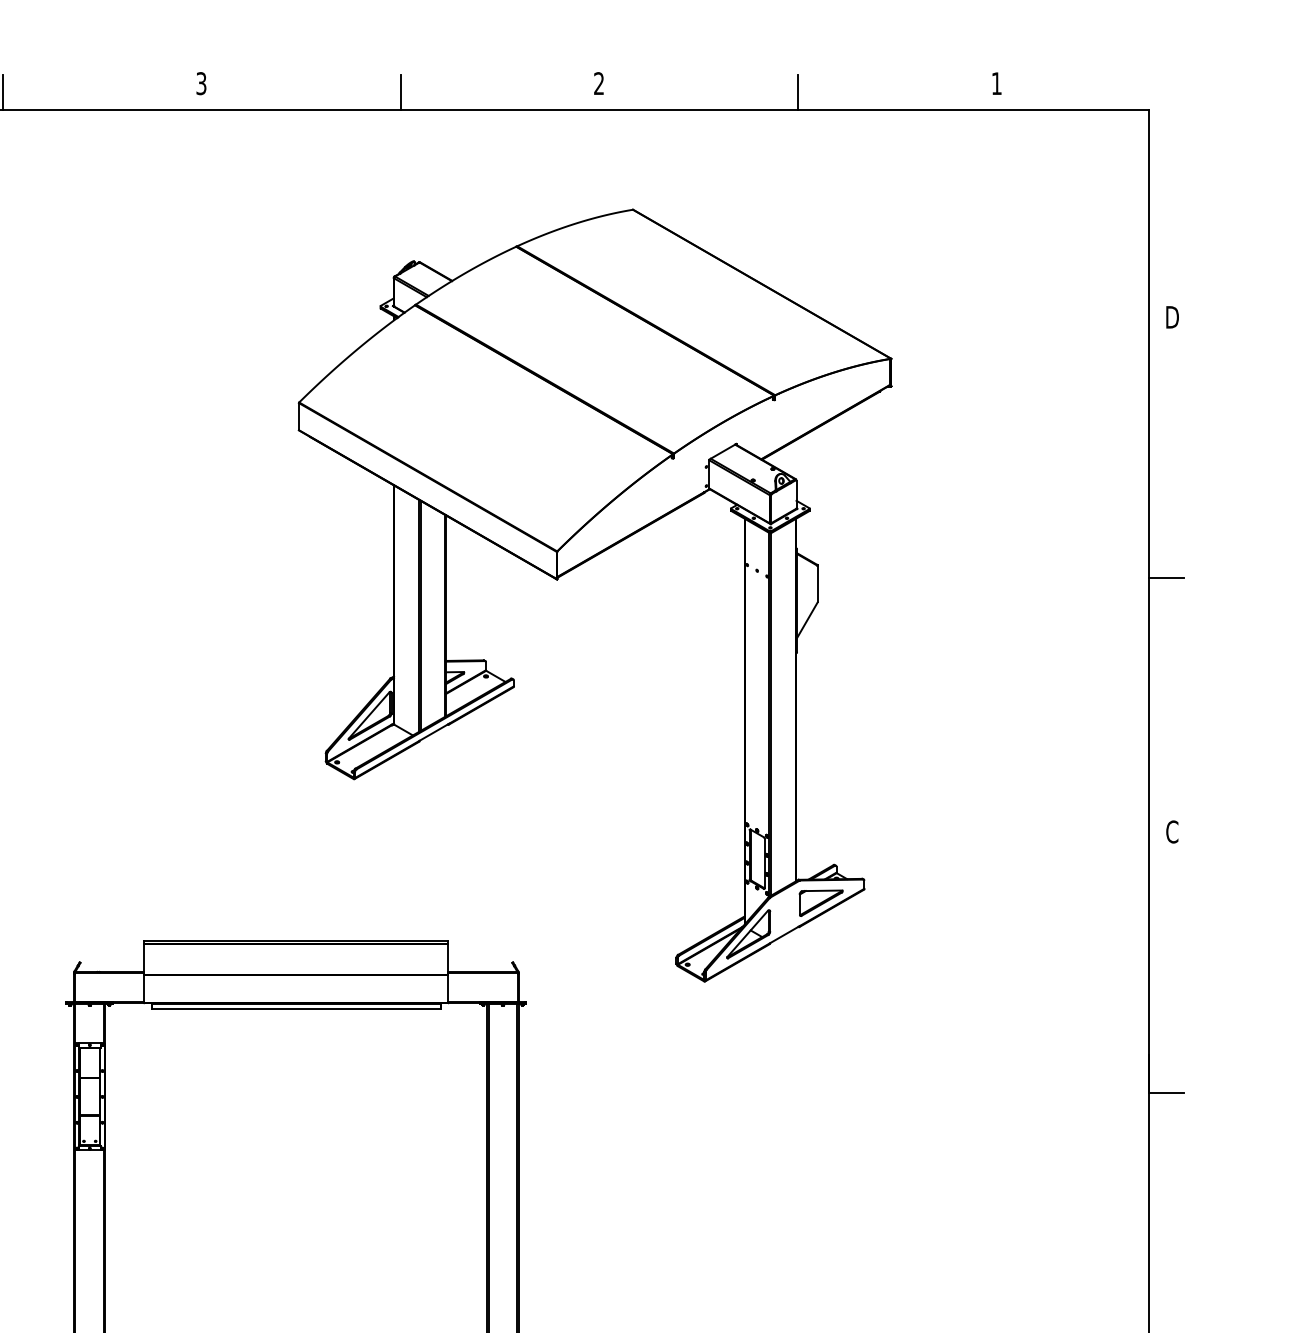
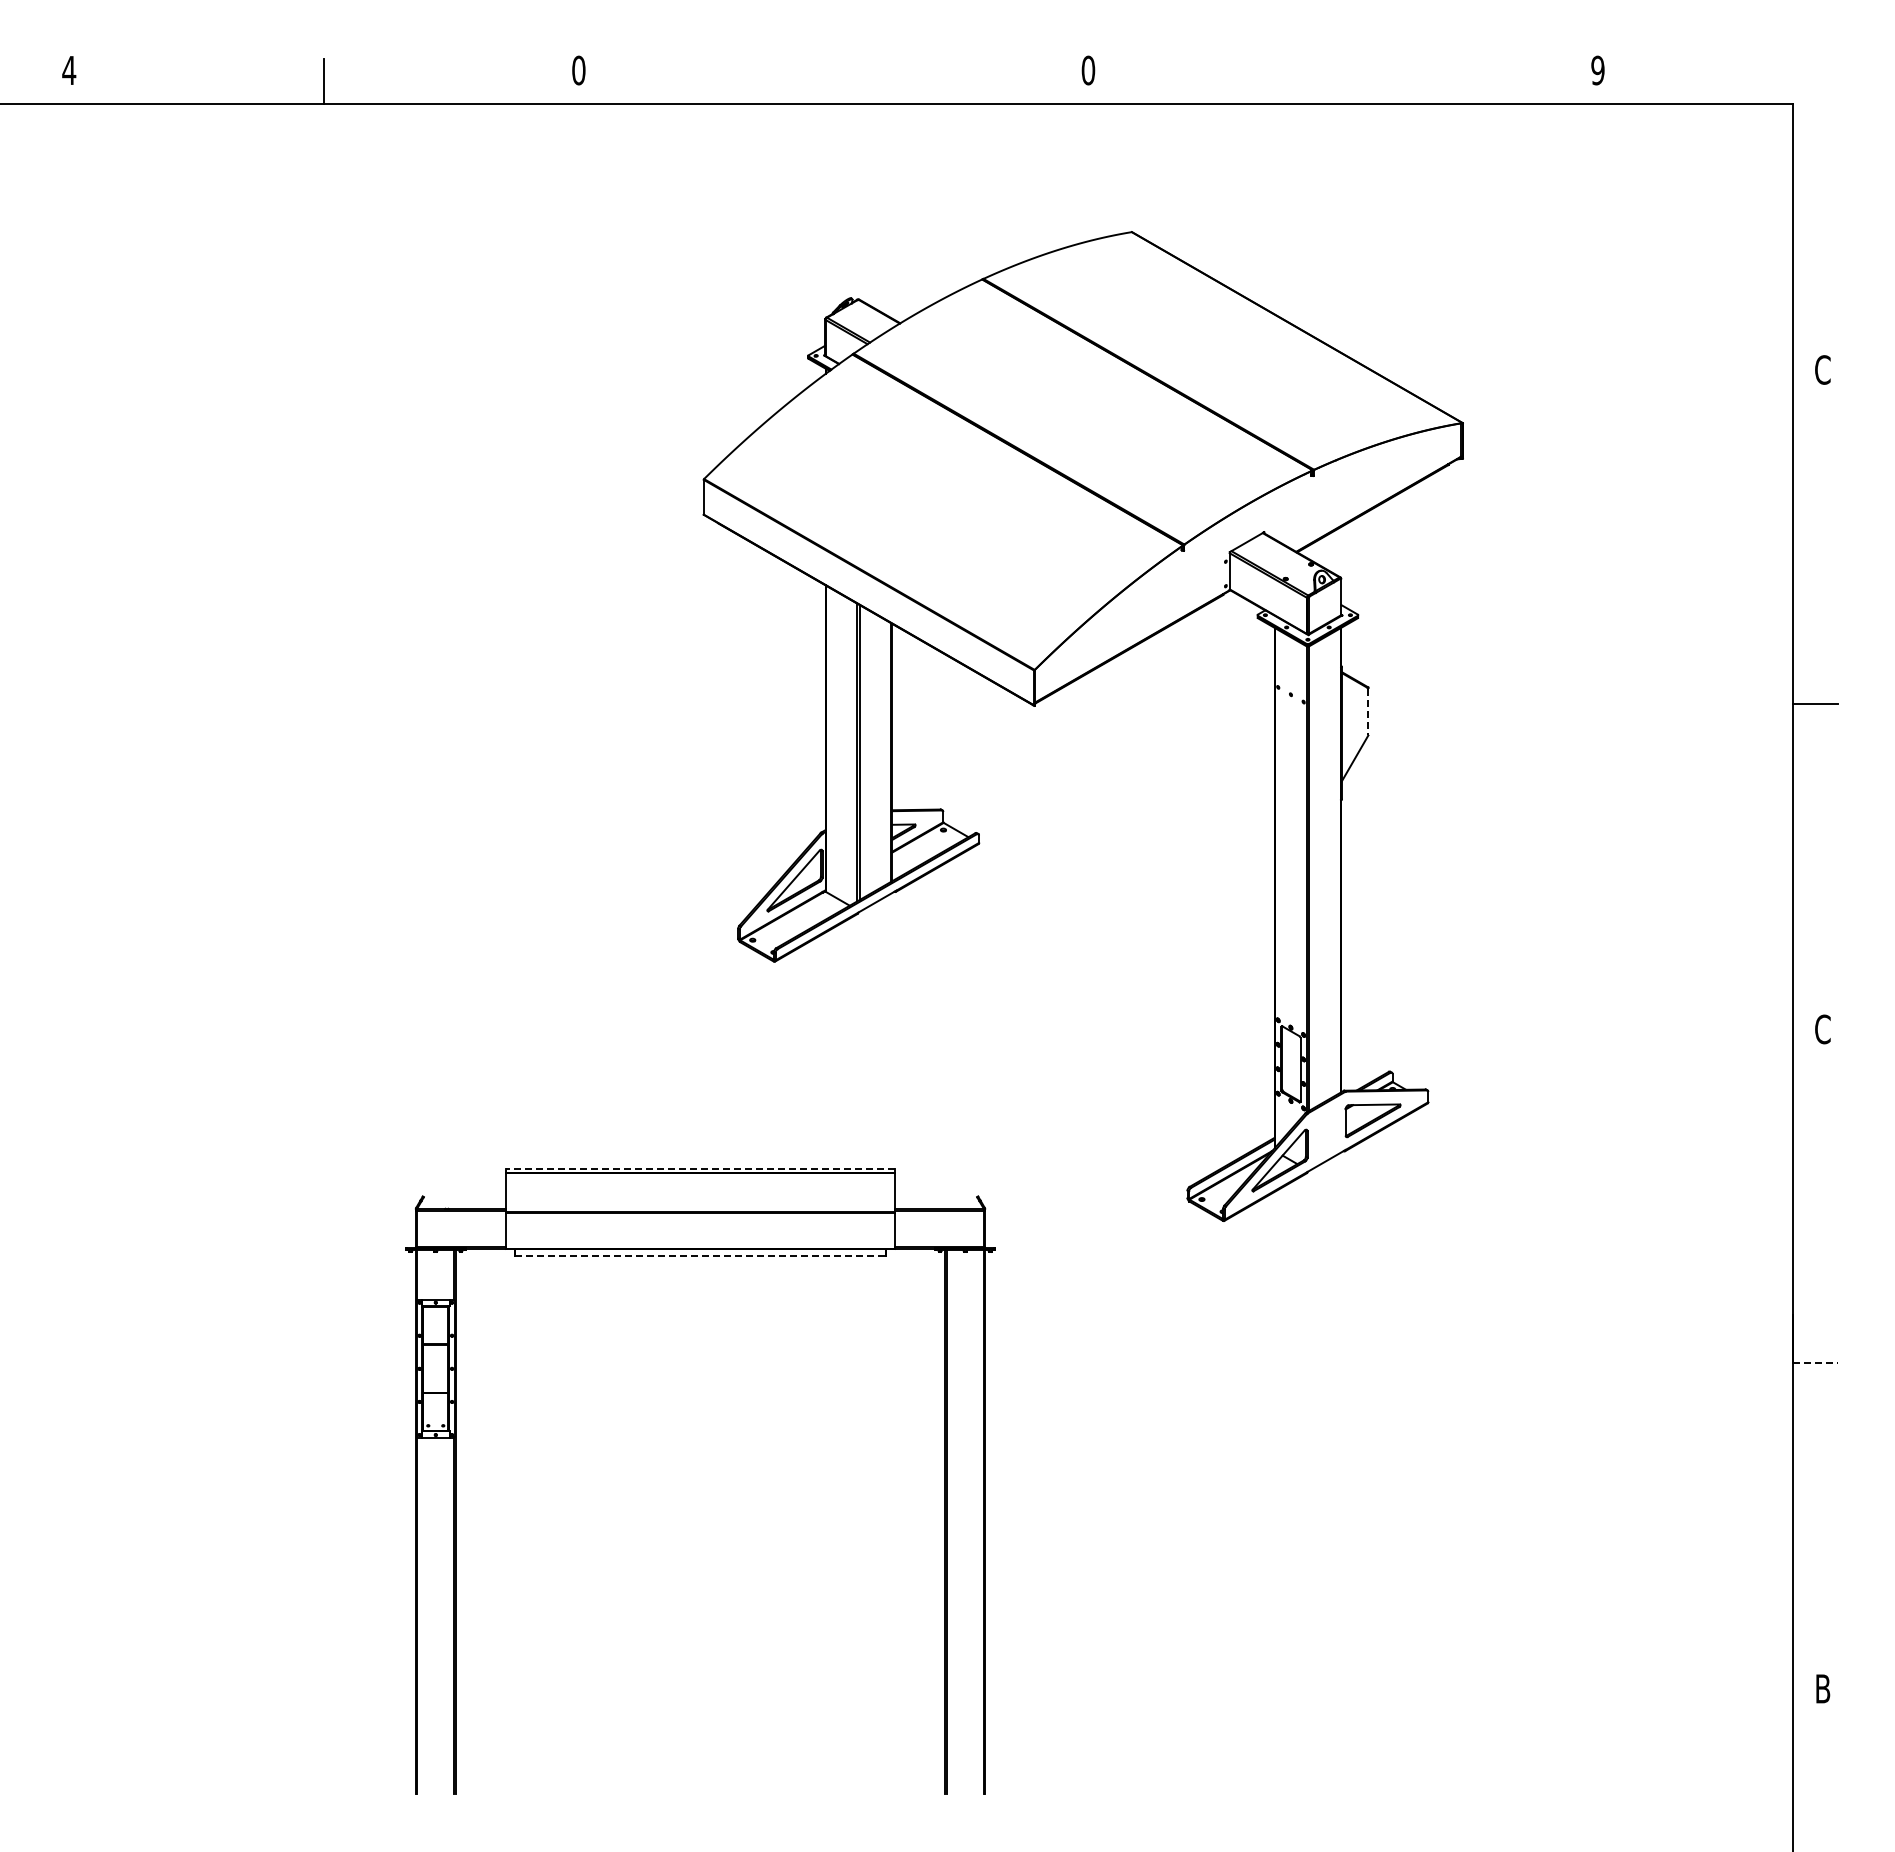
text: (201, 83) -> (578, 70), 3 -> 0
text: (599, 83) -> (1088, 70), 2 -> 0
text: (996, 83) -> (1597, 70), 1 -> 9
line: (400, 92) -> (833, 81), removed
line: (798, 92) -> (1343, 81), removed
text: (1172, 316) -> (1823, 369), D -> C
line: (817, 584) -> (1368, 712), solid -> dashed
line: (296, 940) -> (700, 1168), solid -> dashed
line: (297, 1009) -> (701, 1256), solid -> dashed
line: (1167, 1092) -> (1816, 1363), solid -> dashed

